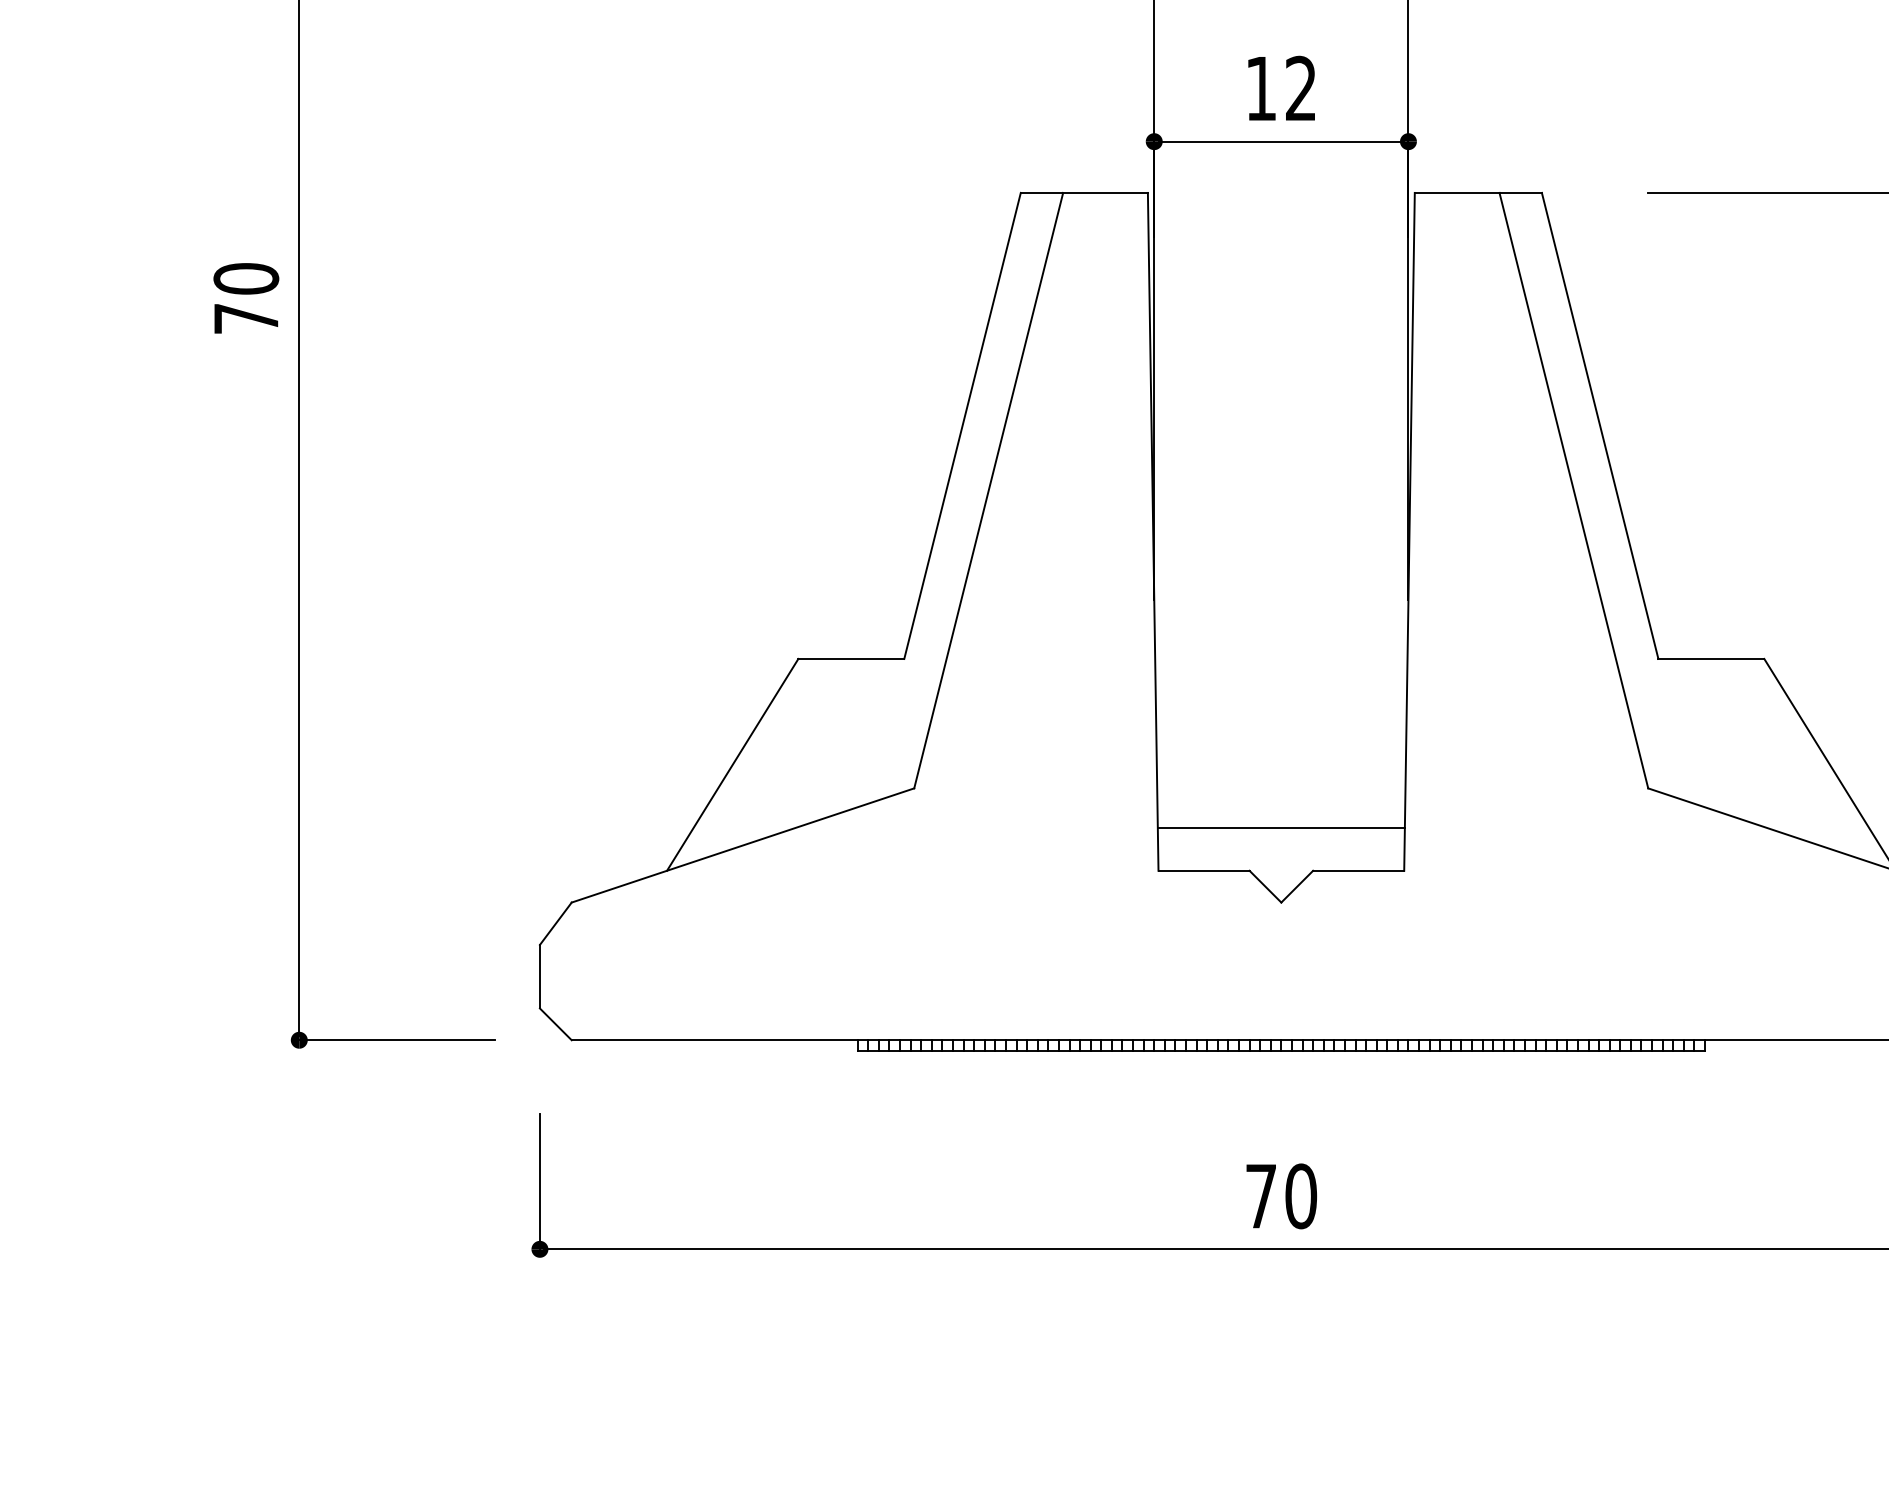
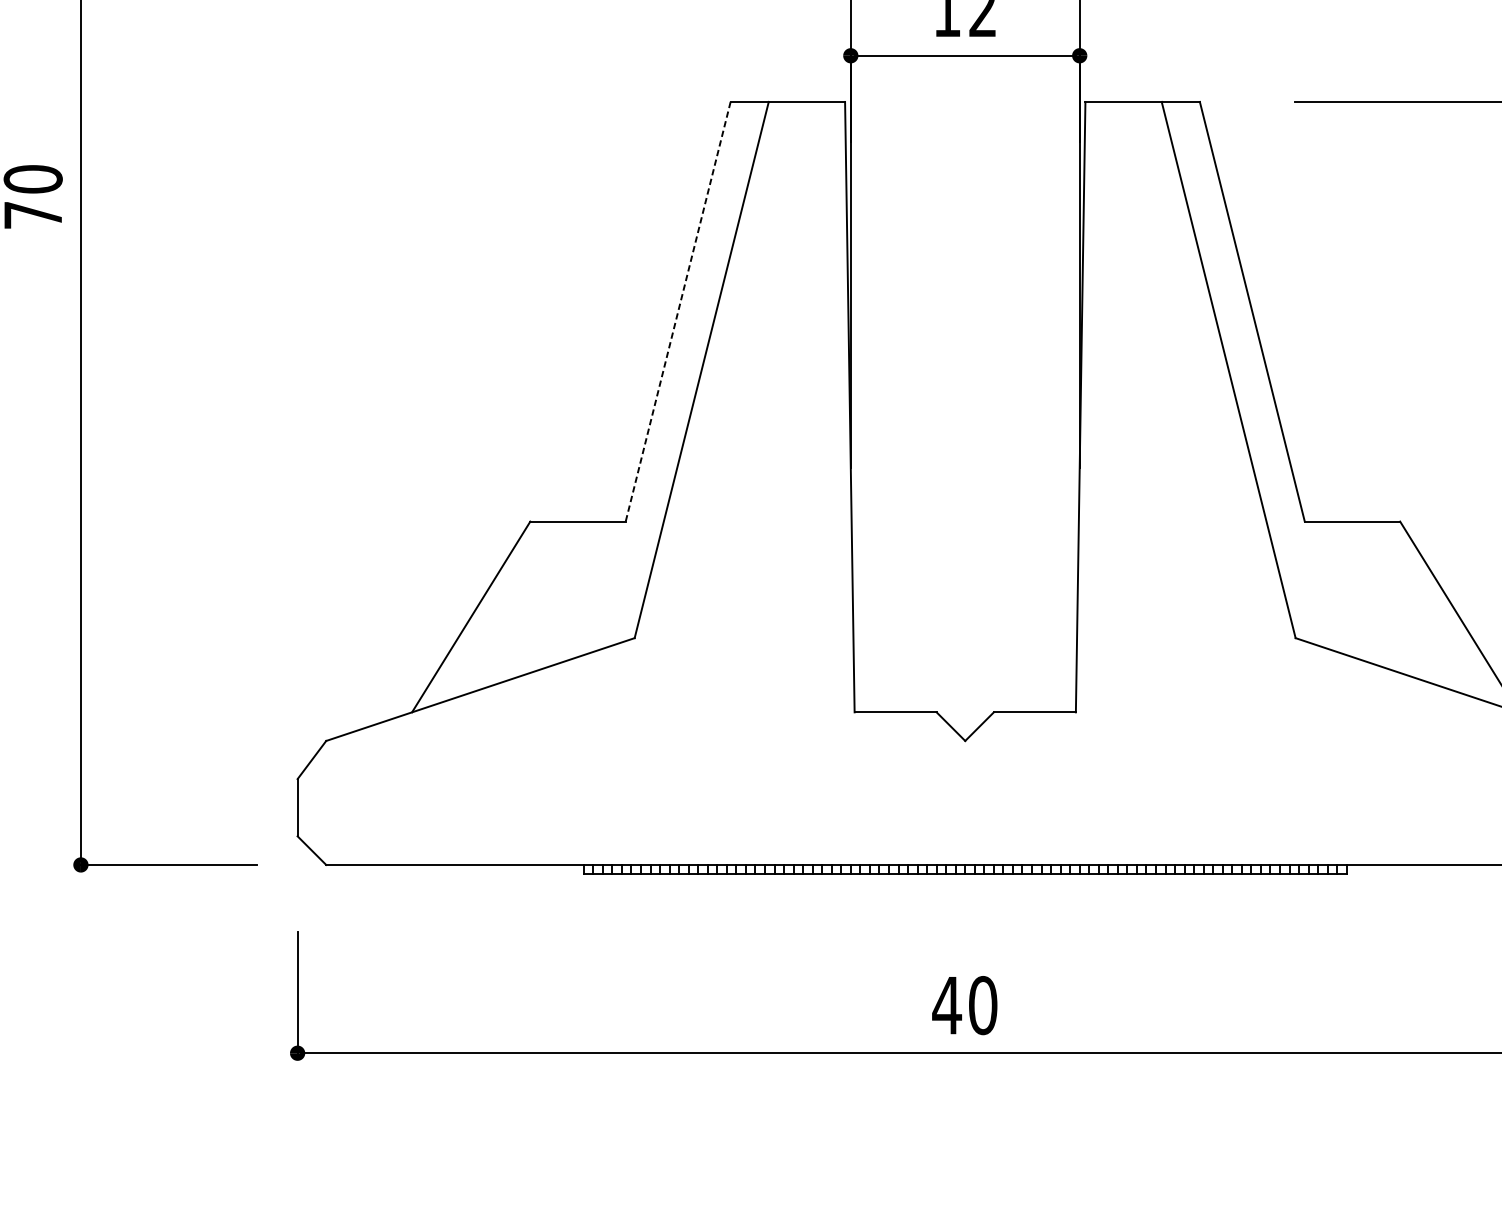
line: (962, 426) -> (678, 312), solid -> dashed
line: (1280, 828) -> (964, 674), removed
text: (1260, 1196) -> (946, 1005), 70 -> 40

